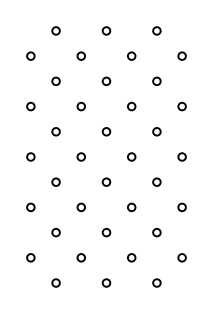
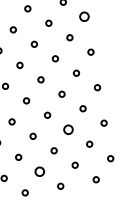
circle: (181, 55) -> (83, 16), size x1.6
circle: (131, 207) -> (68, 129), size x1.6
circle: (80, 257) -> (39, 171), size x1.6

